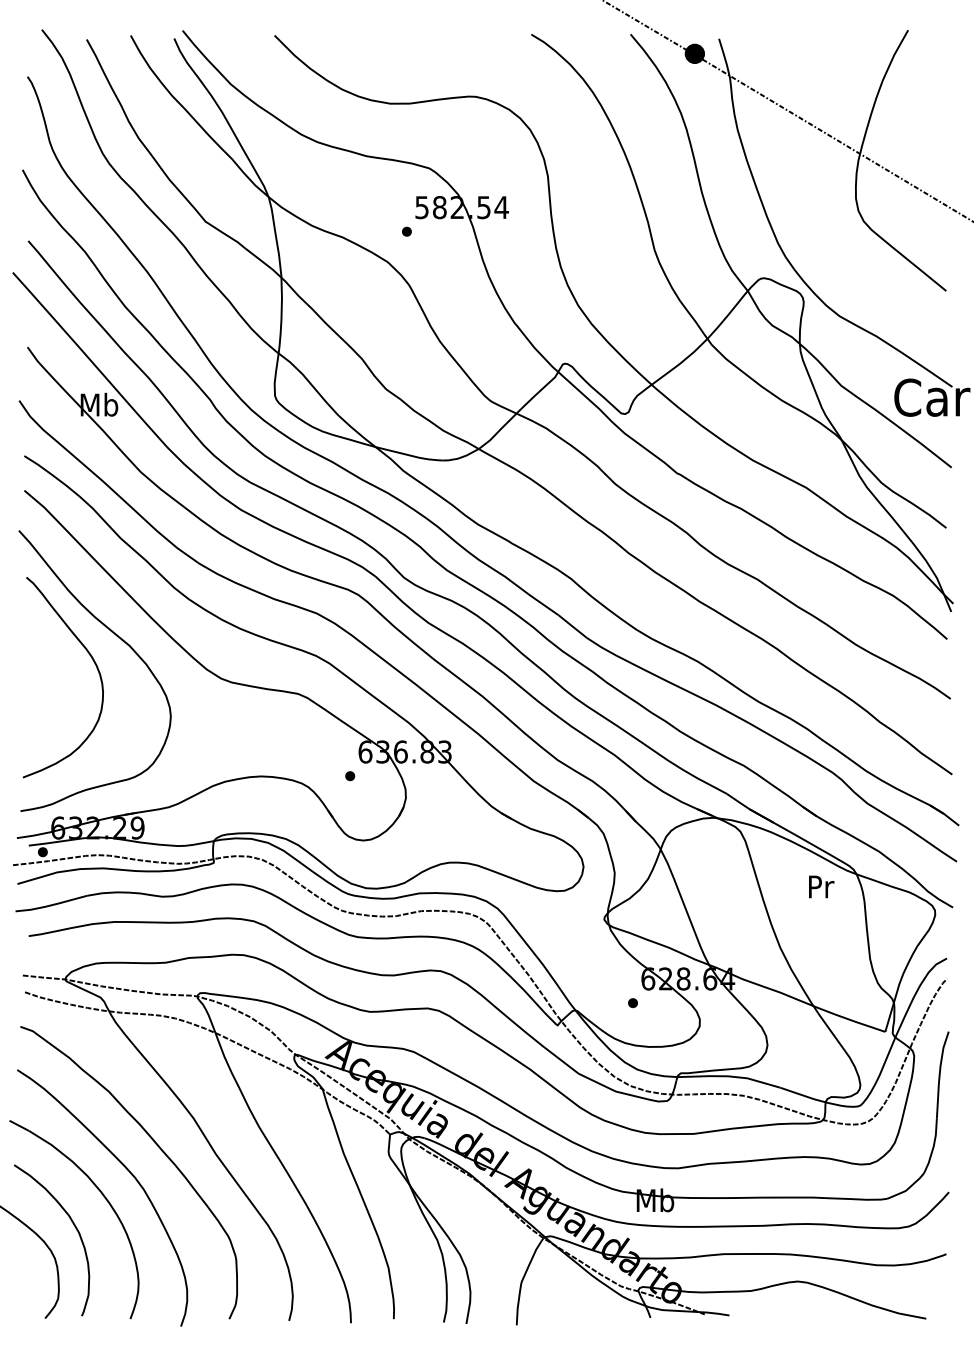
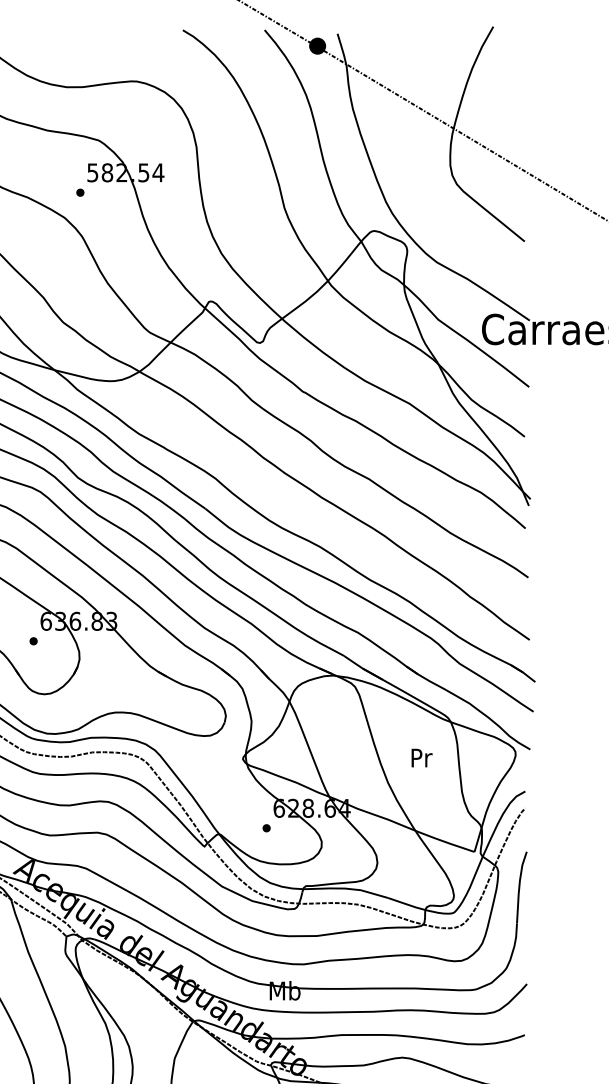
text: (821, 886) -> (421, 757), moved

